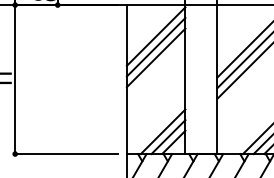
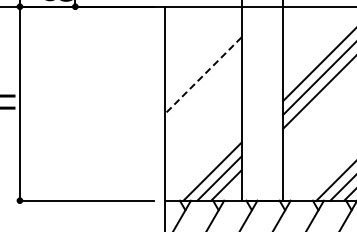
line: (156, 36) -> (203, 47), removed
line: (156, 47) -> (203, 61), removed
line: (156, 57) -> (203, 75), solid -> dashed

